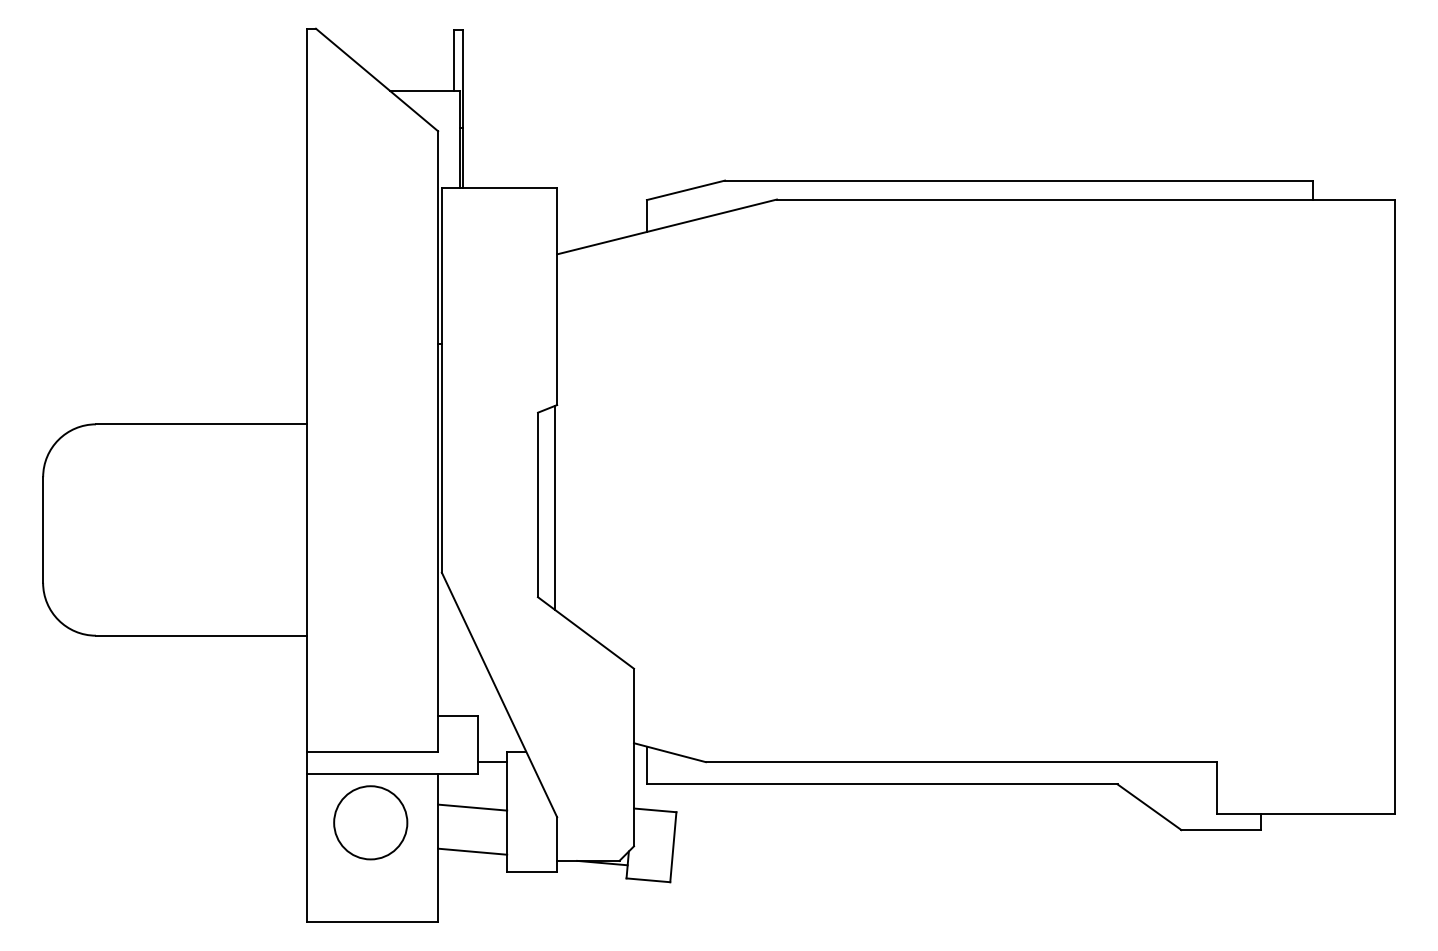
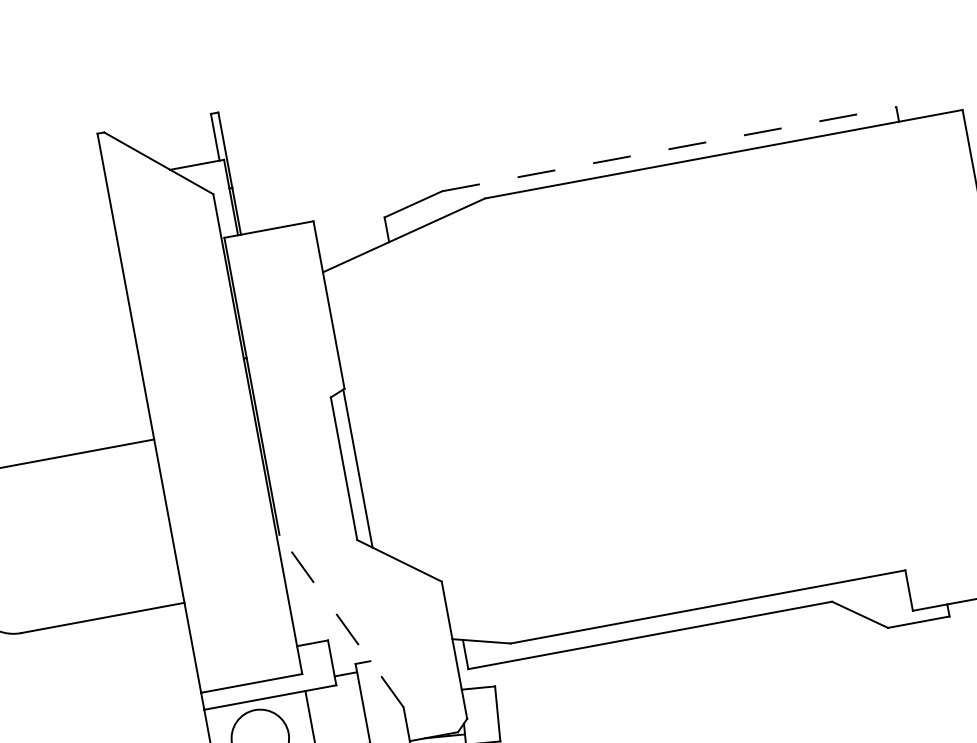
line: (1018, 180) -> (669, 149), solid -> dashed
line: (499, 694) -> (341, 620), solid -> dashed
line: (472, 807) -> (336, 711), removed

